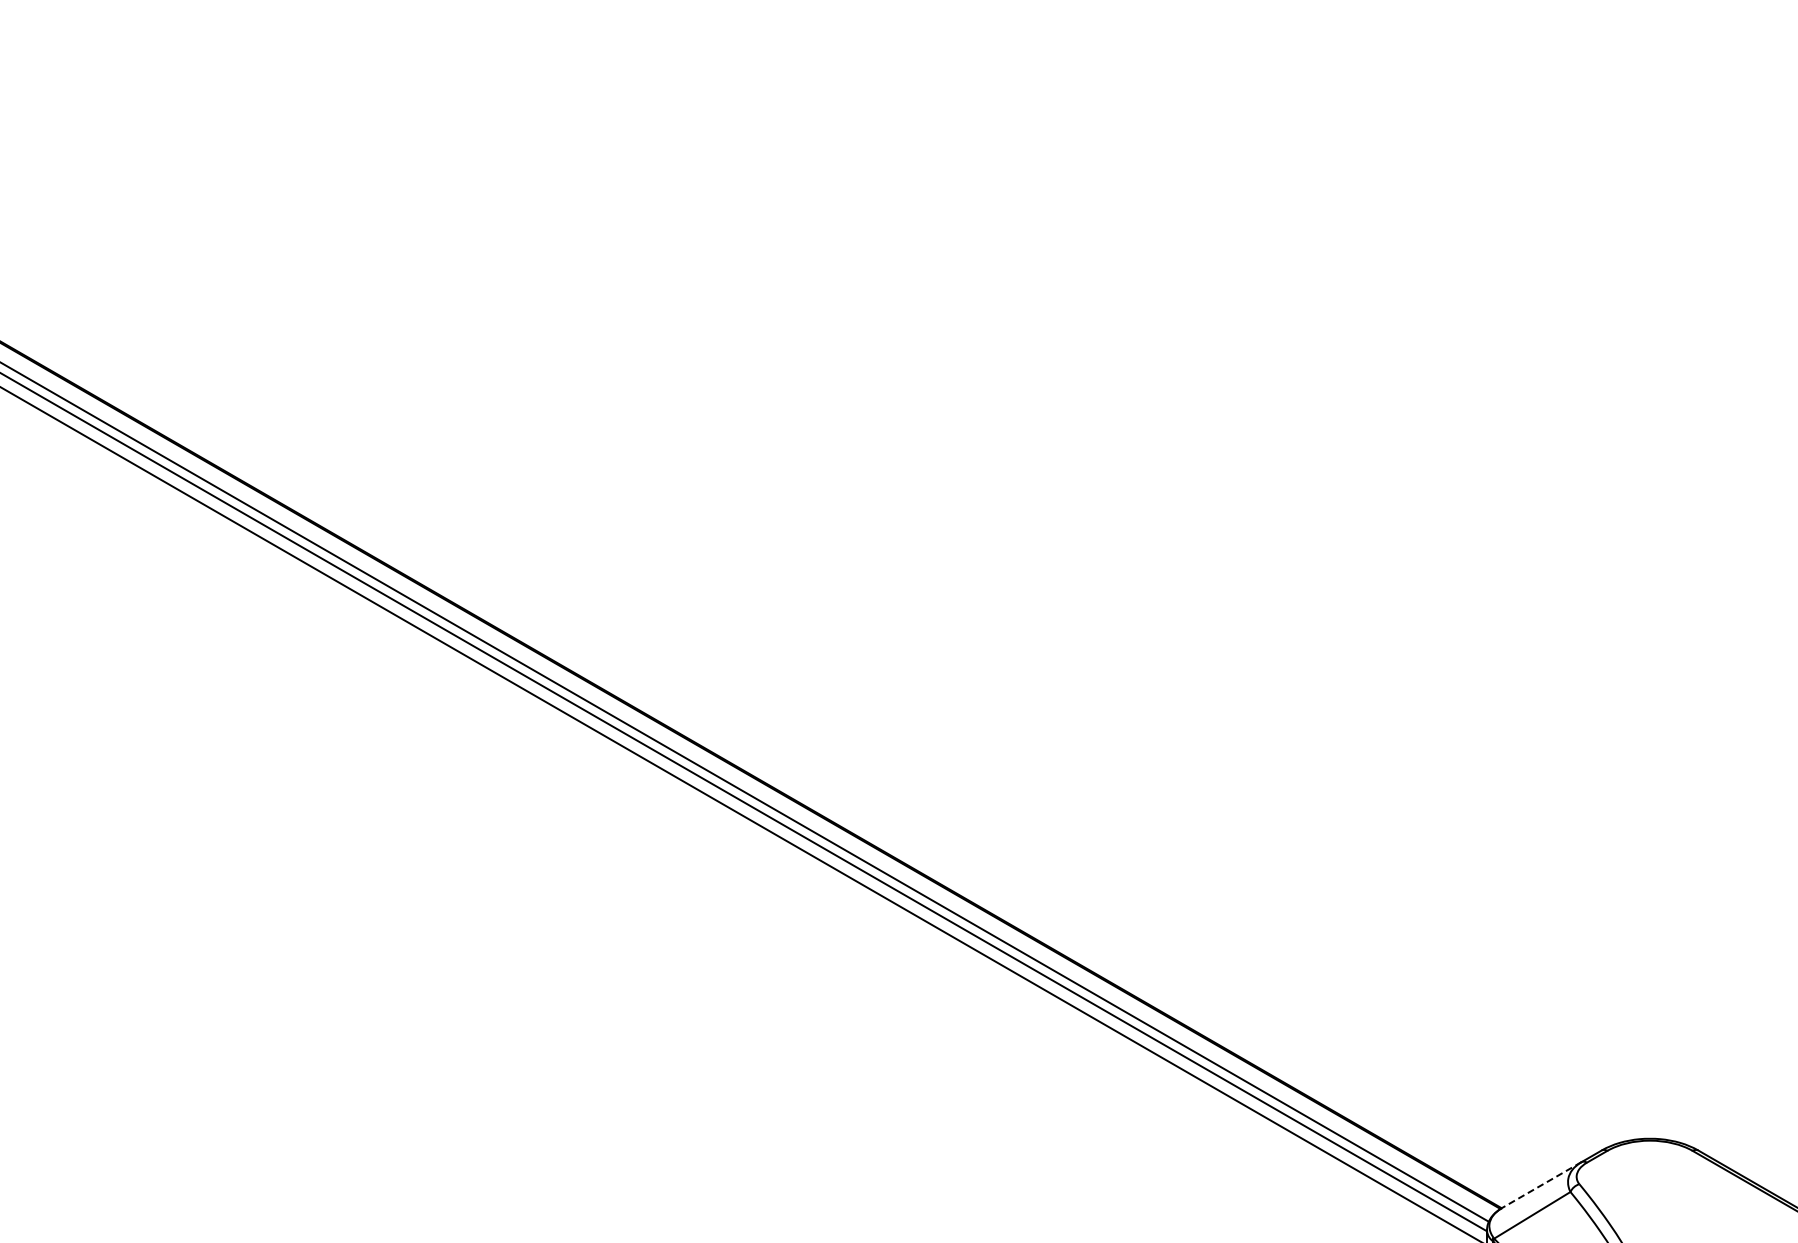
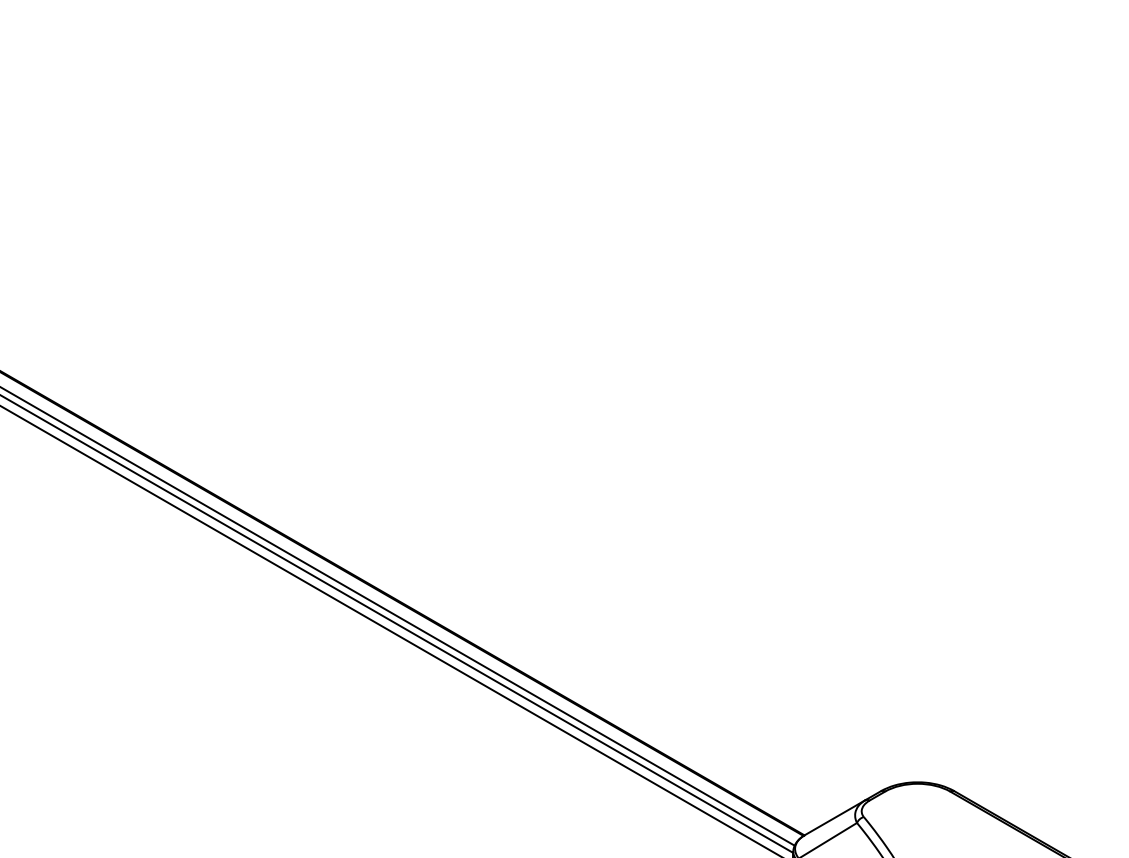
line: (1541, 1185) -> (834, 818), dashed -> solid

